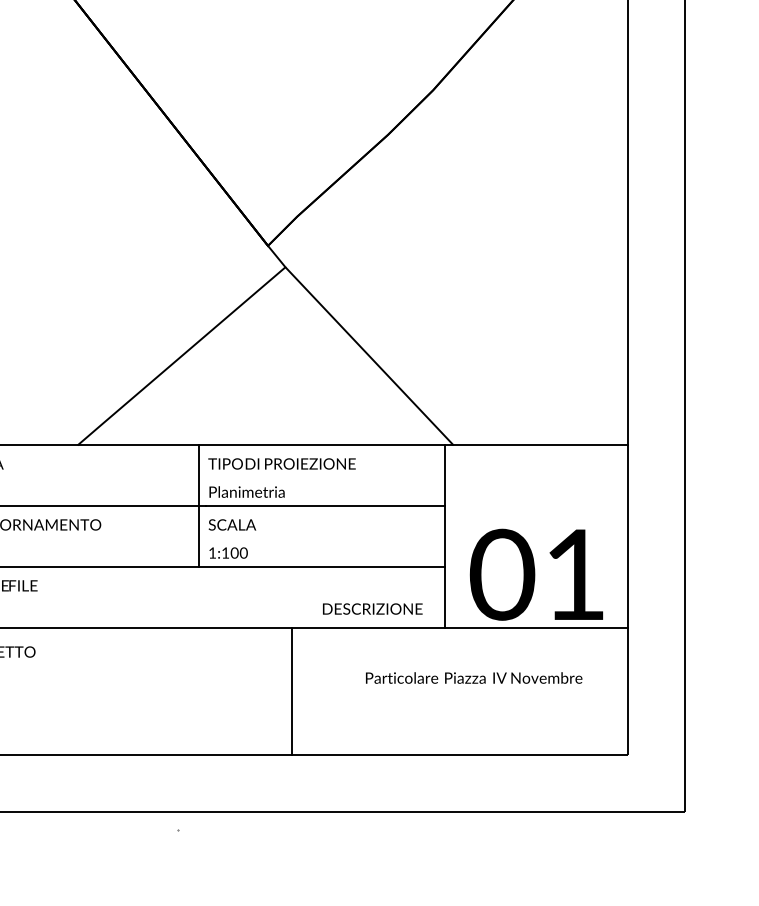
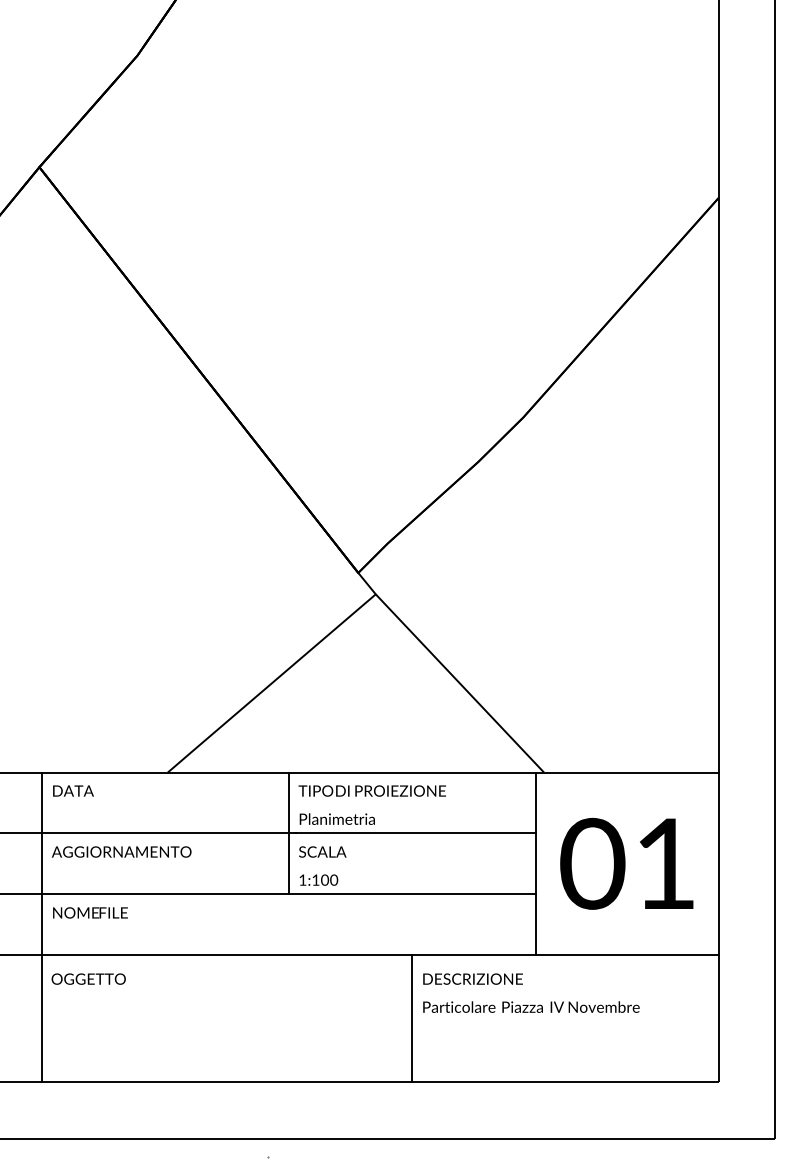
text: (536, 574) -> (626, 863), moved
text: (372, 608) -> (472, 978), moved
text: (474, 677) -> (531, 1006), moved
line: (292, 691) -> (412, 1018), moved

